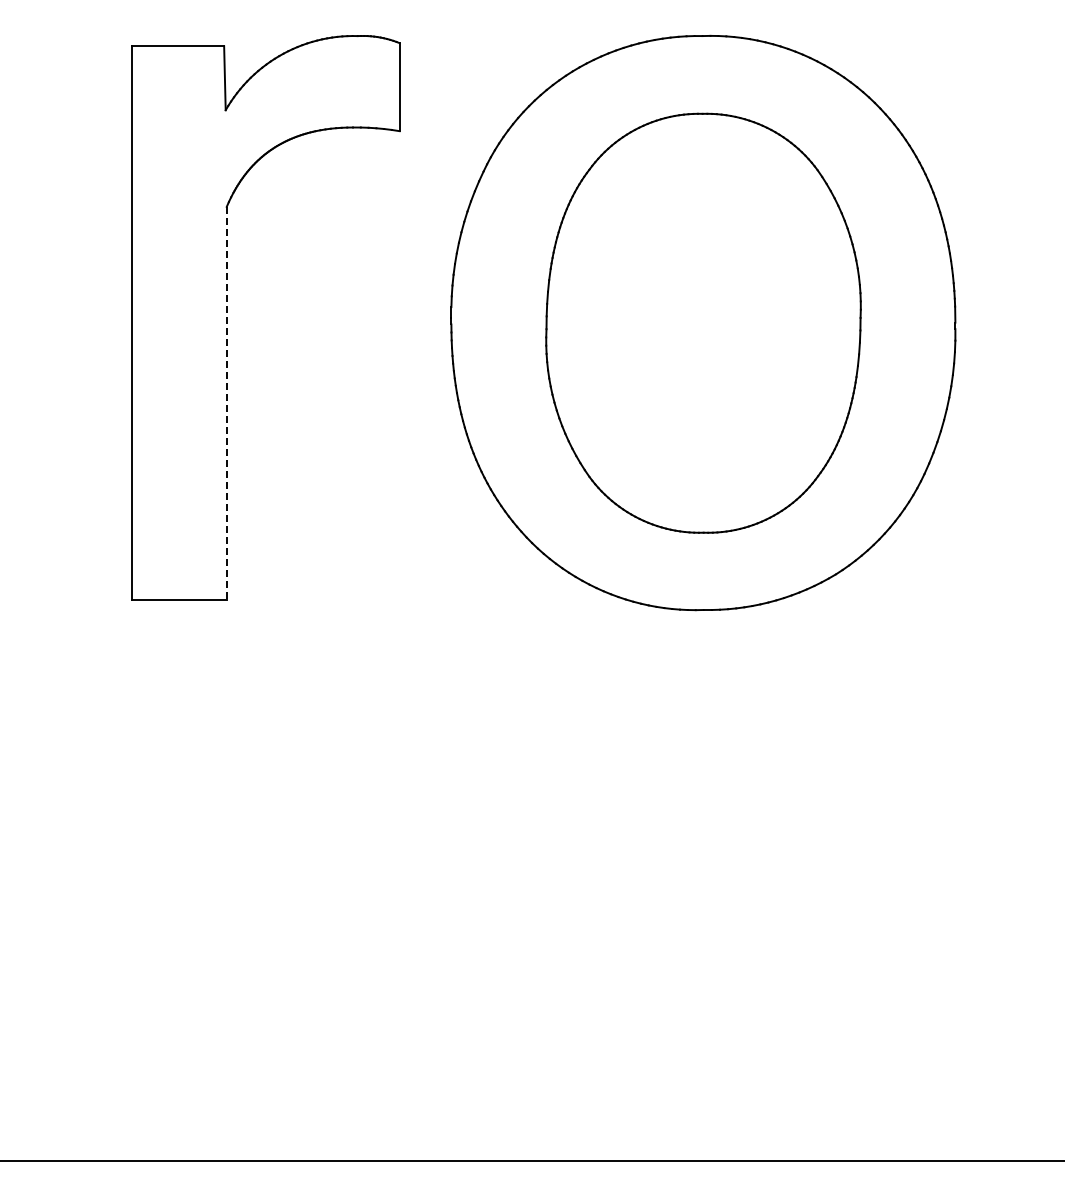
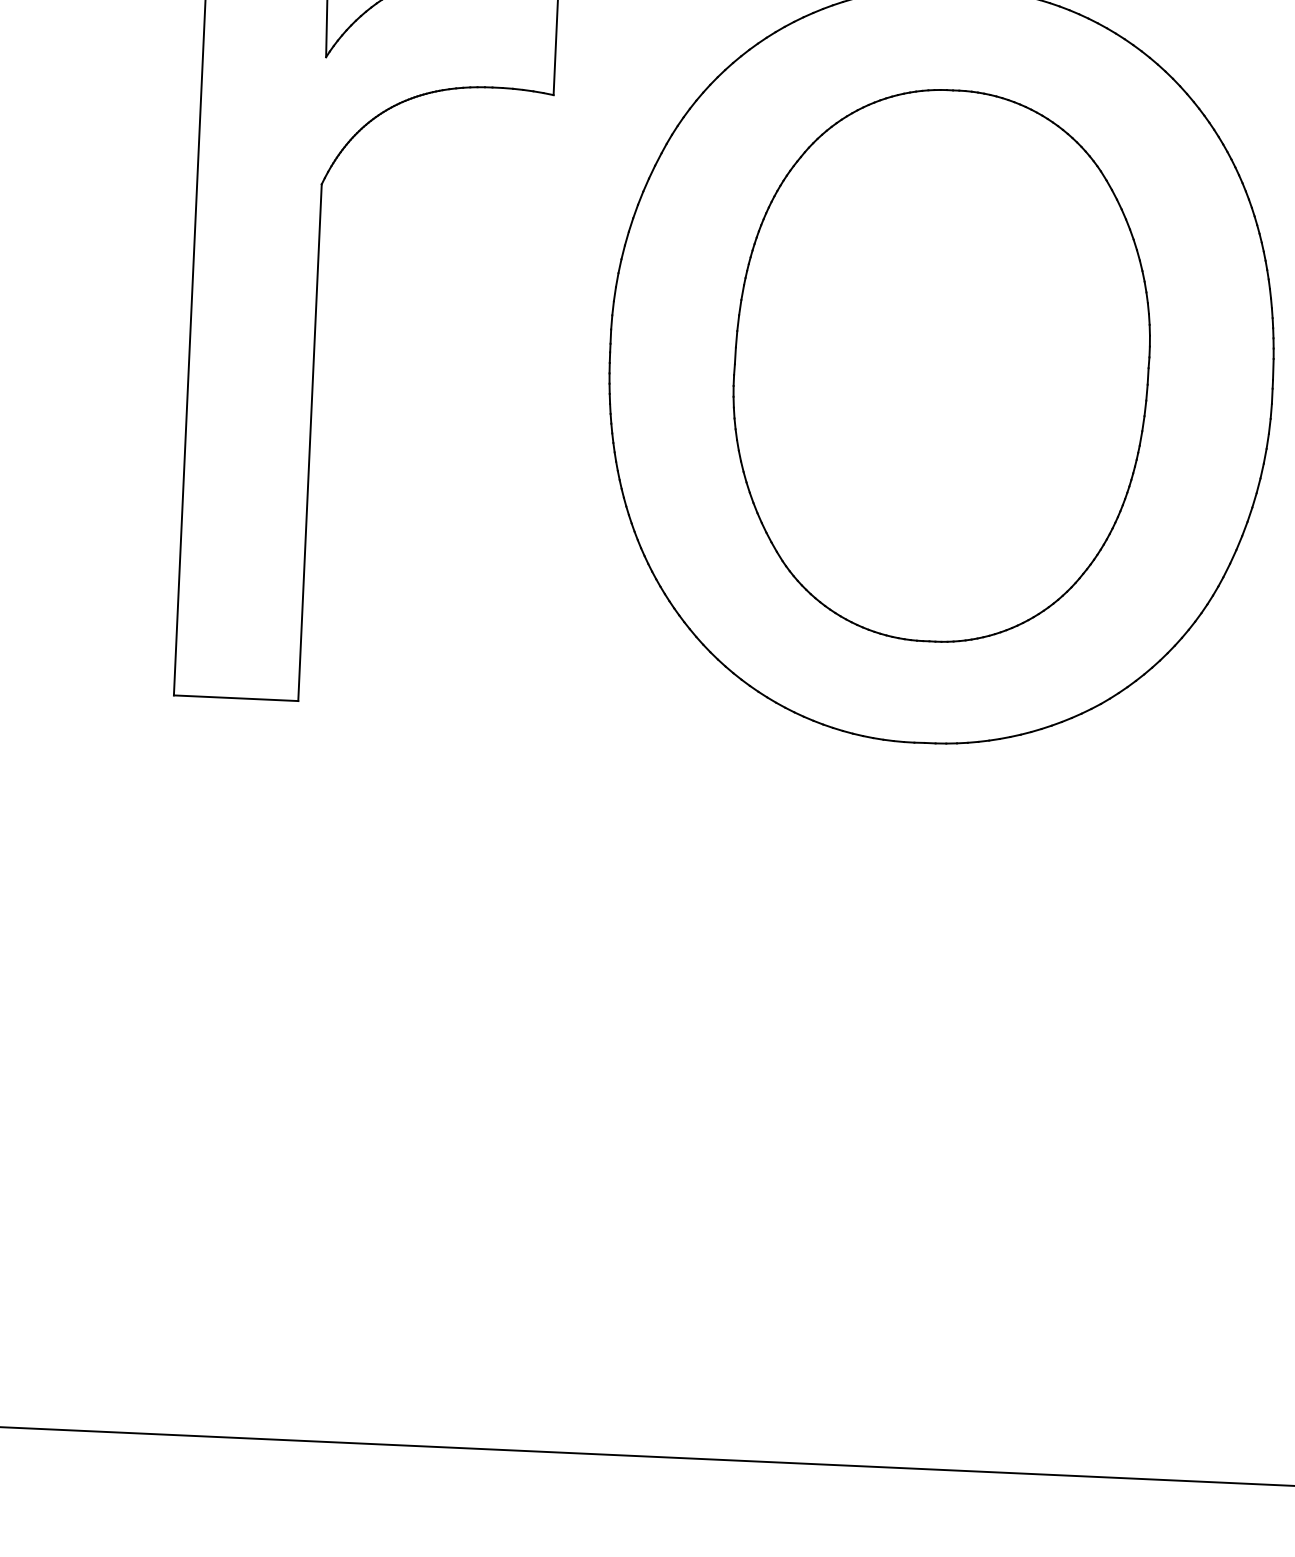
line: (226, 403) -> (309, 442), dashed -> solid

